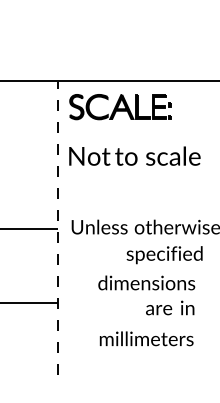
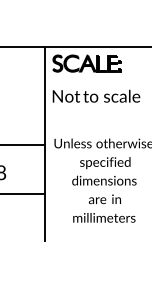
line: (58, 228) -> (45, 144), dashed -> solid
text: (164, 255) -> (105, 163), moved
text: (169, 308) -> (104, 199), moved

